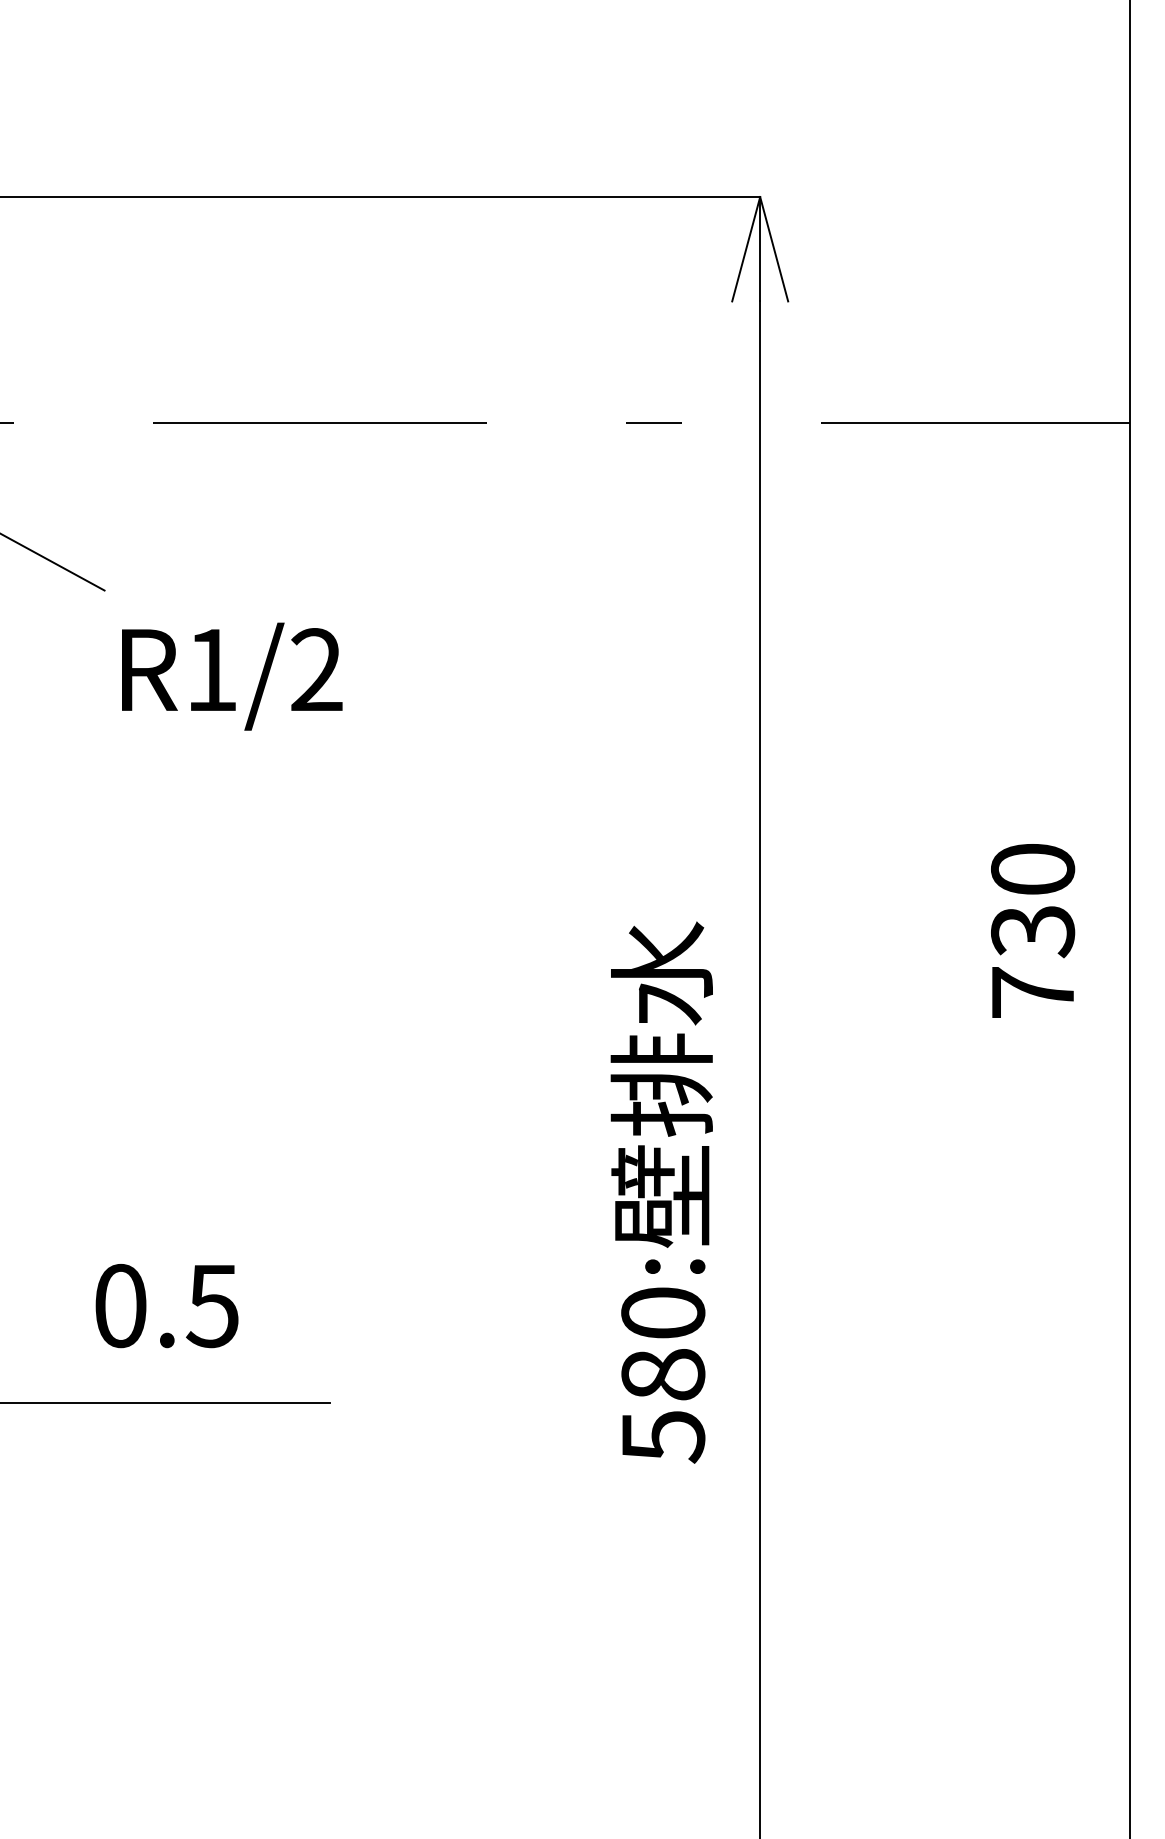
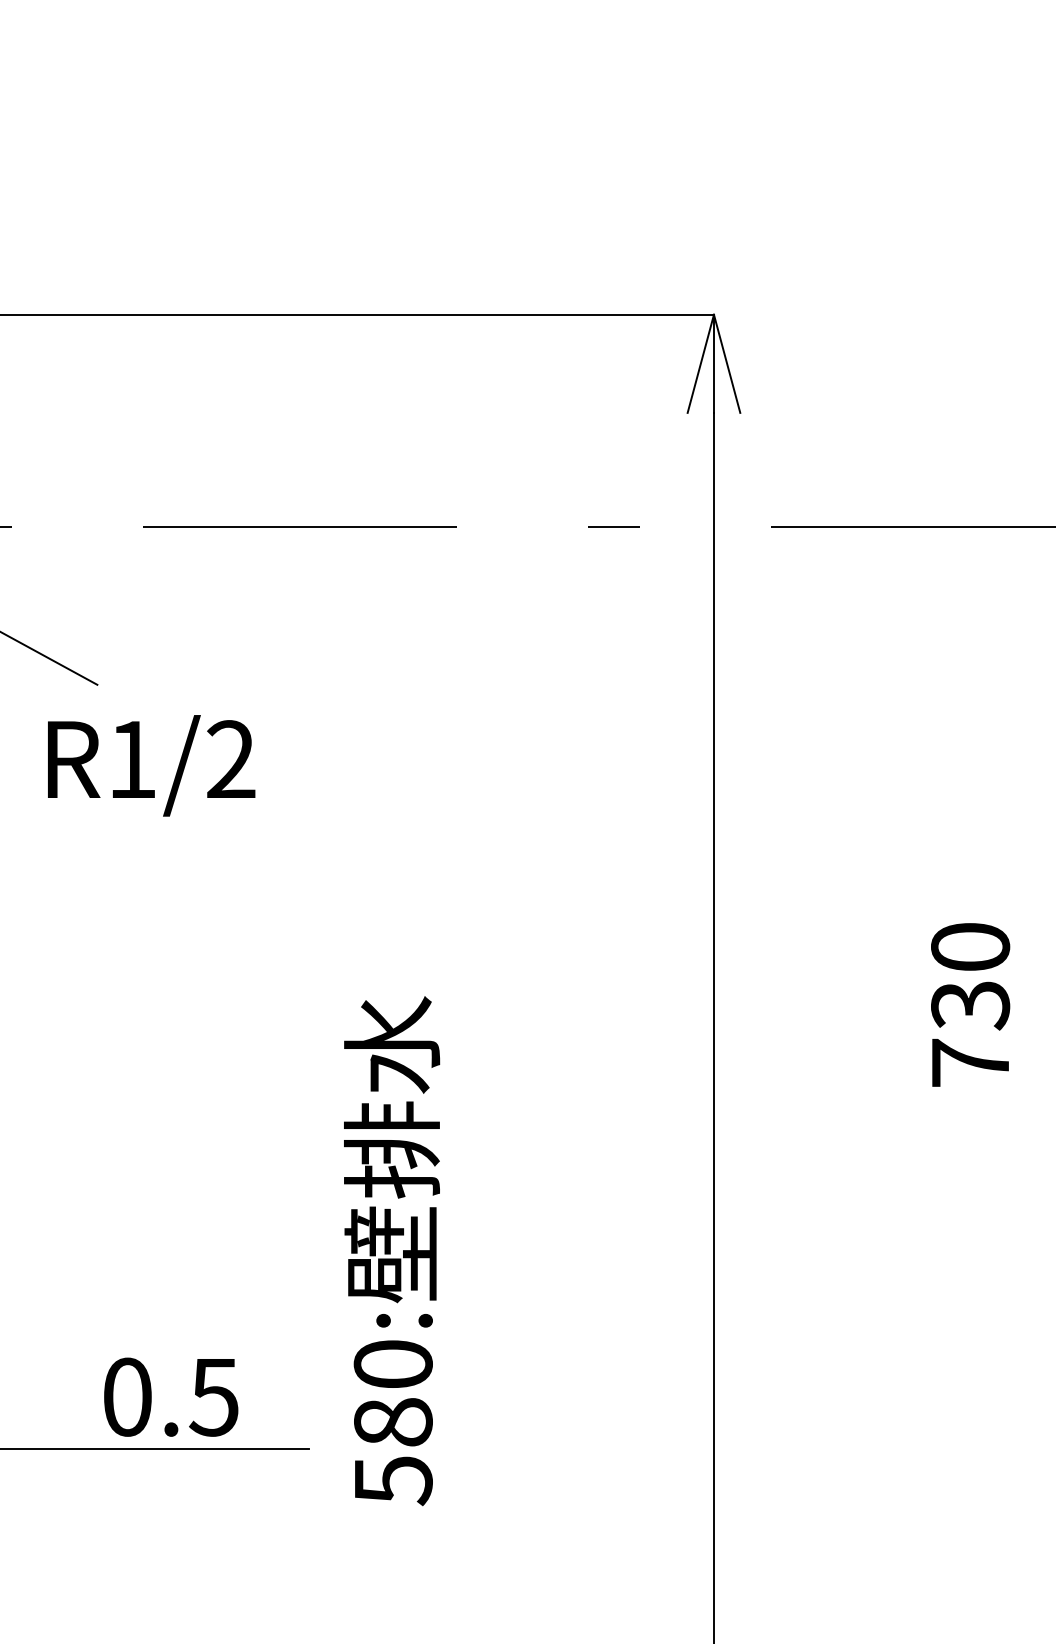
text: (232, 676) -> (151, 765), moved
text: (661, 1192) -> (391, 1250), moved
text: (166, 1306) -> (170, 1397), moved

